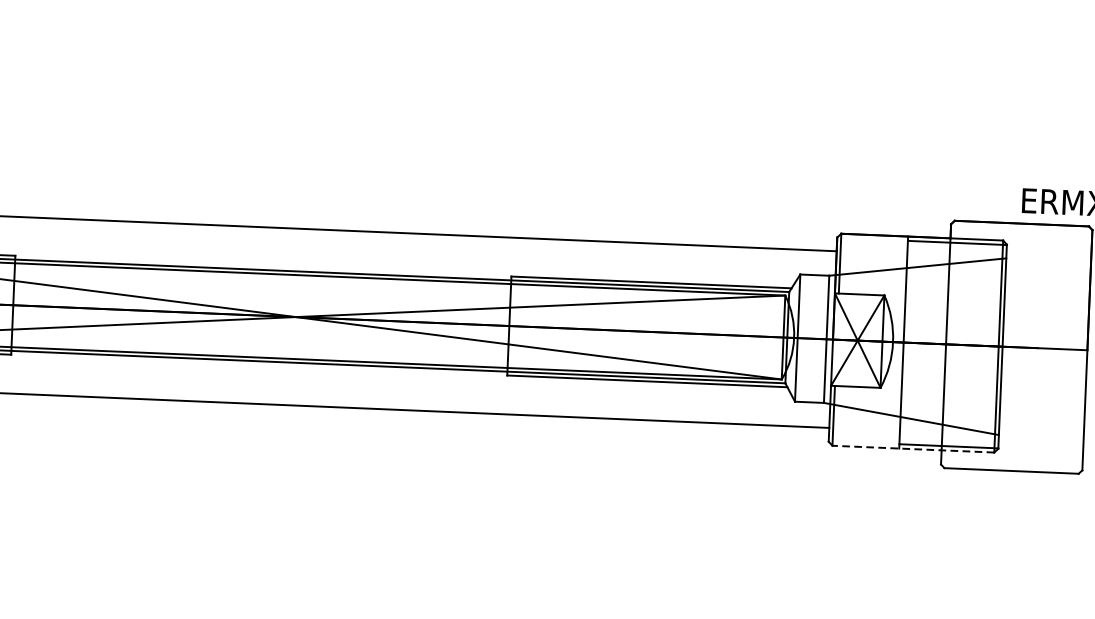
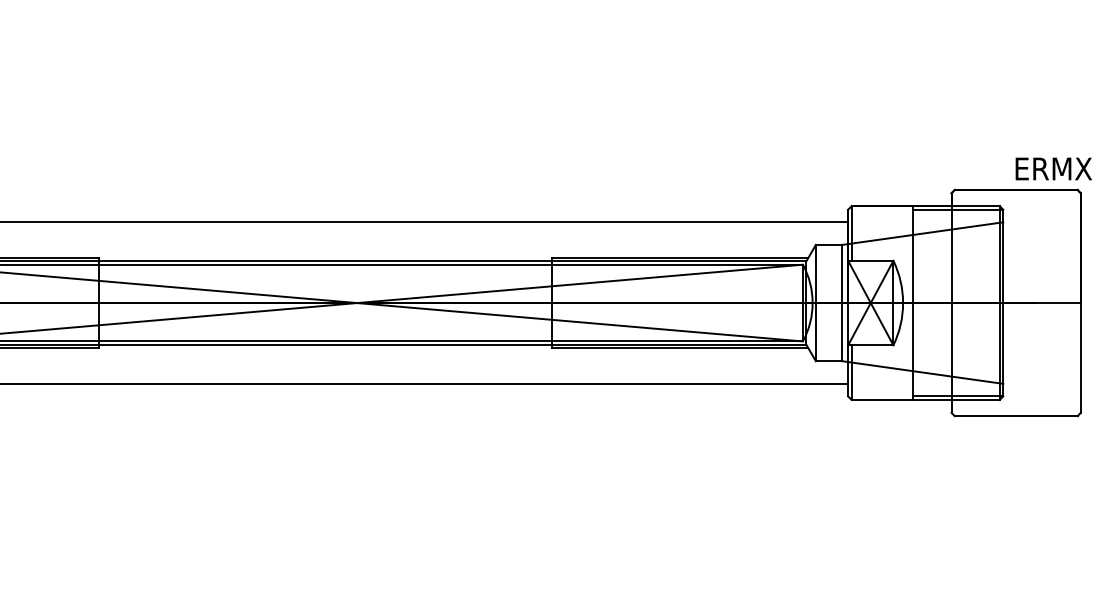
line: (913, 449) -> (925, 400), dashed -> solid

